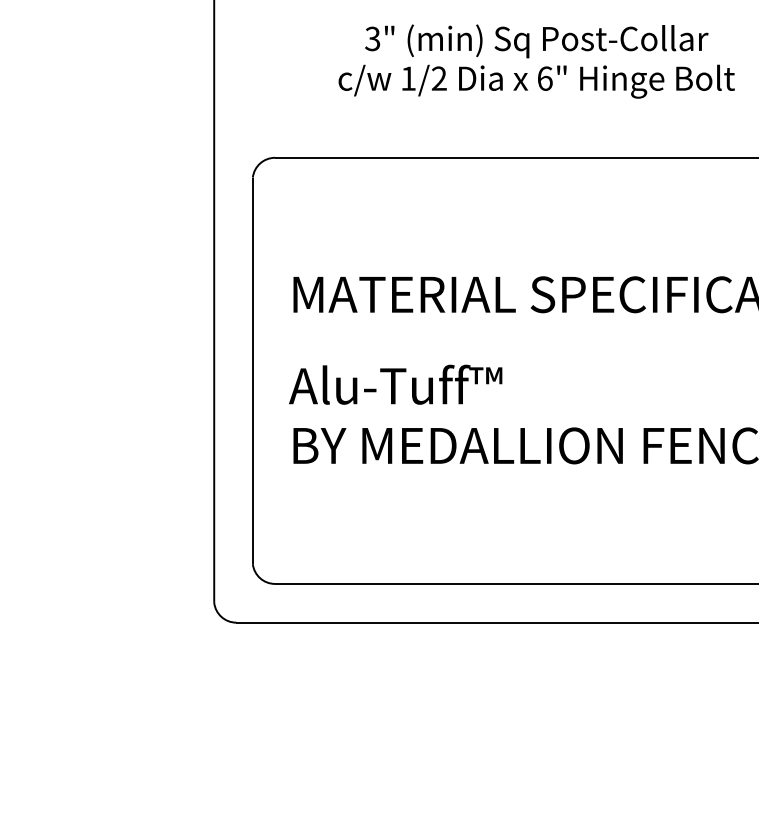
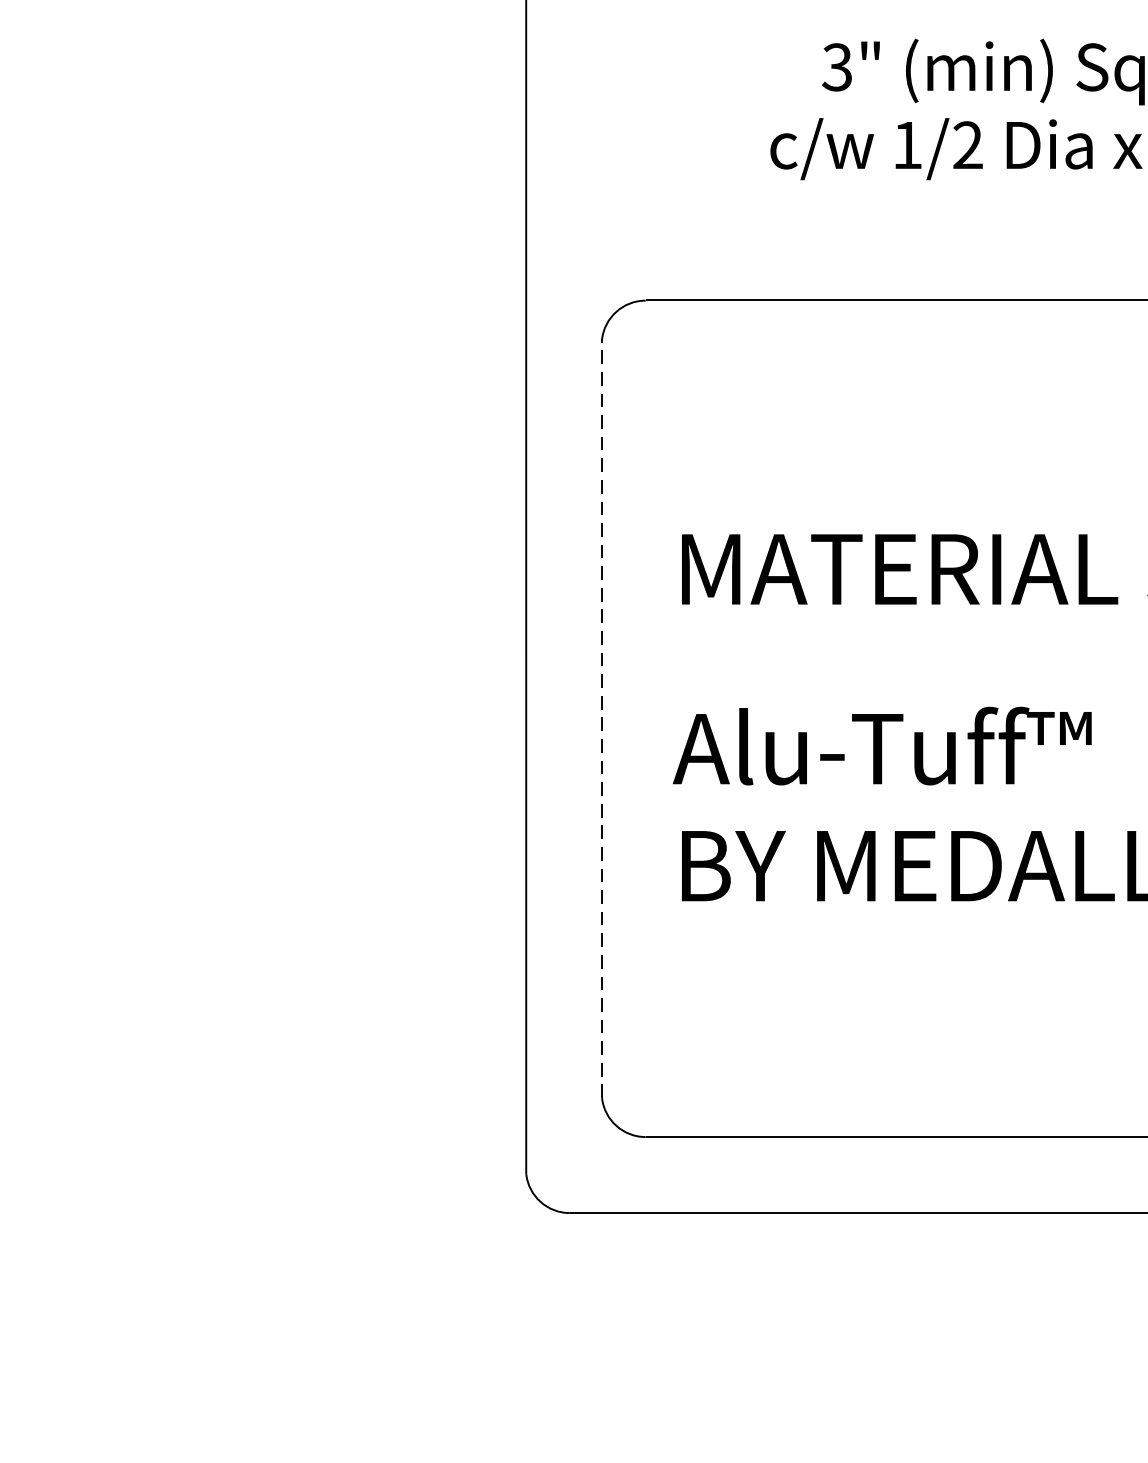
line: (252, 370) -> (601, 718), solid -> dashed

